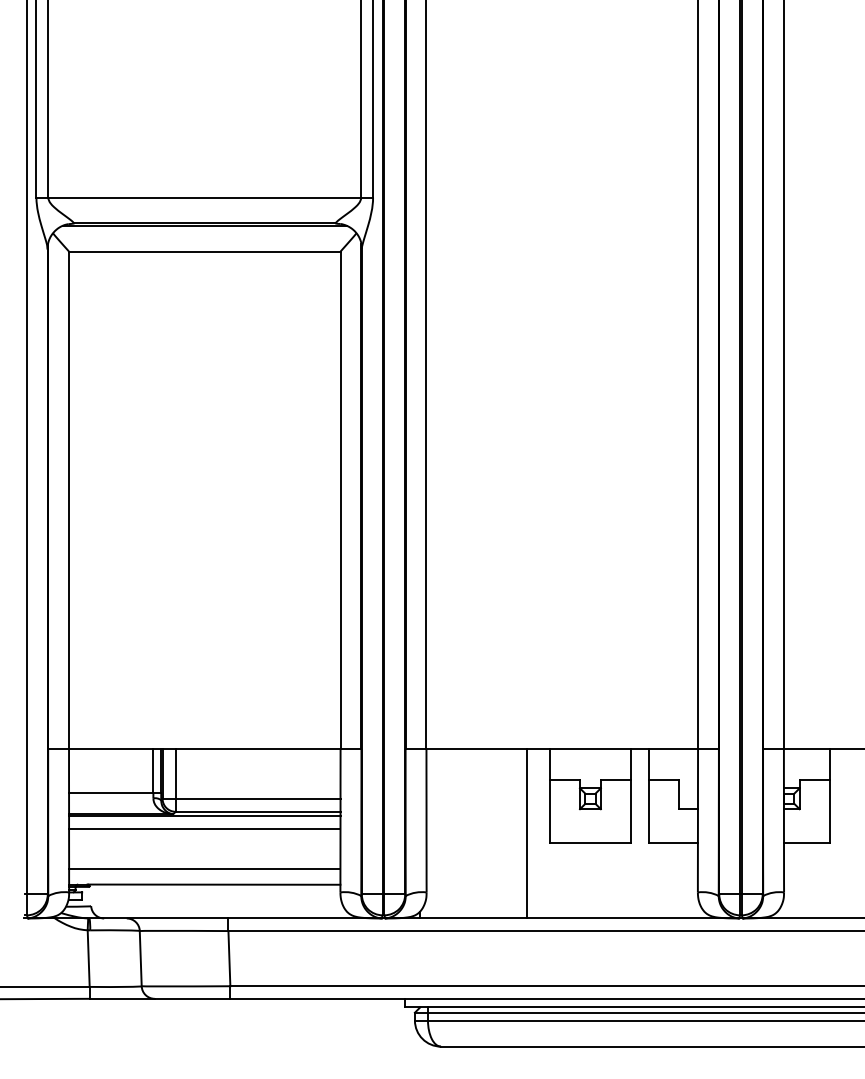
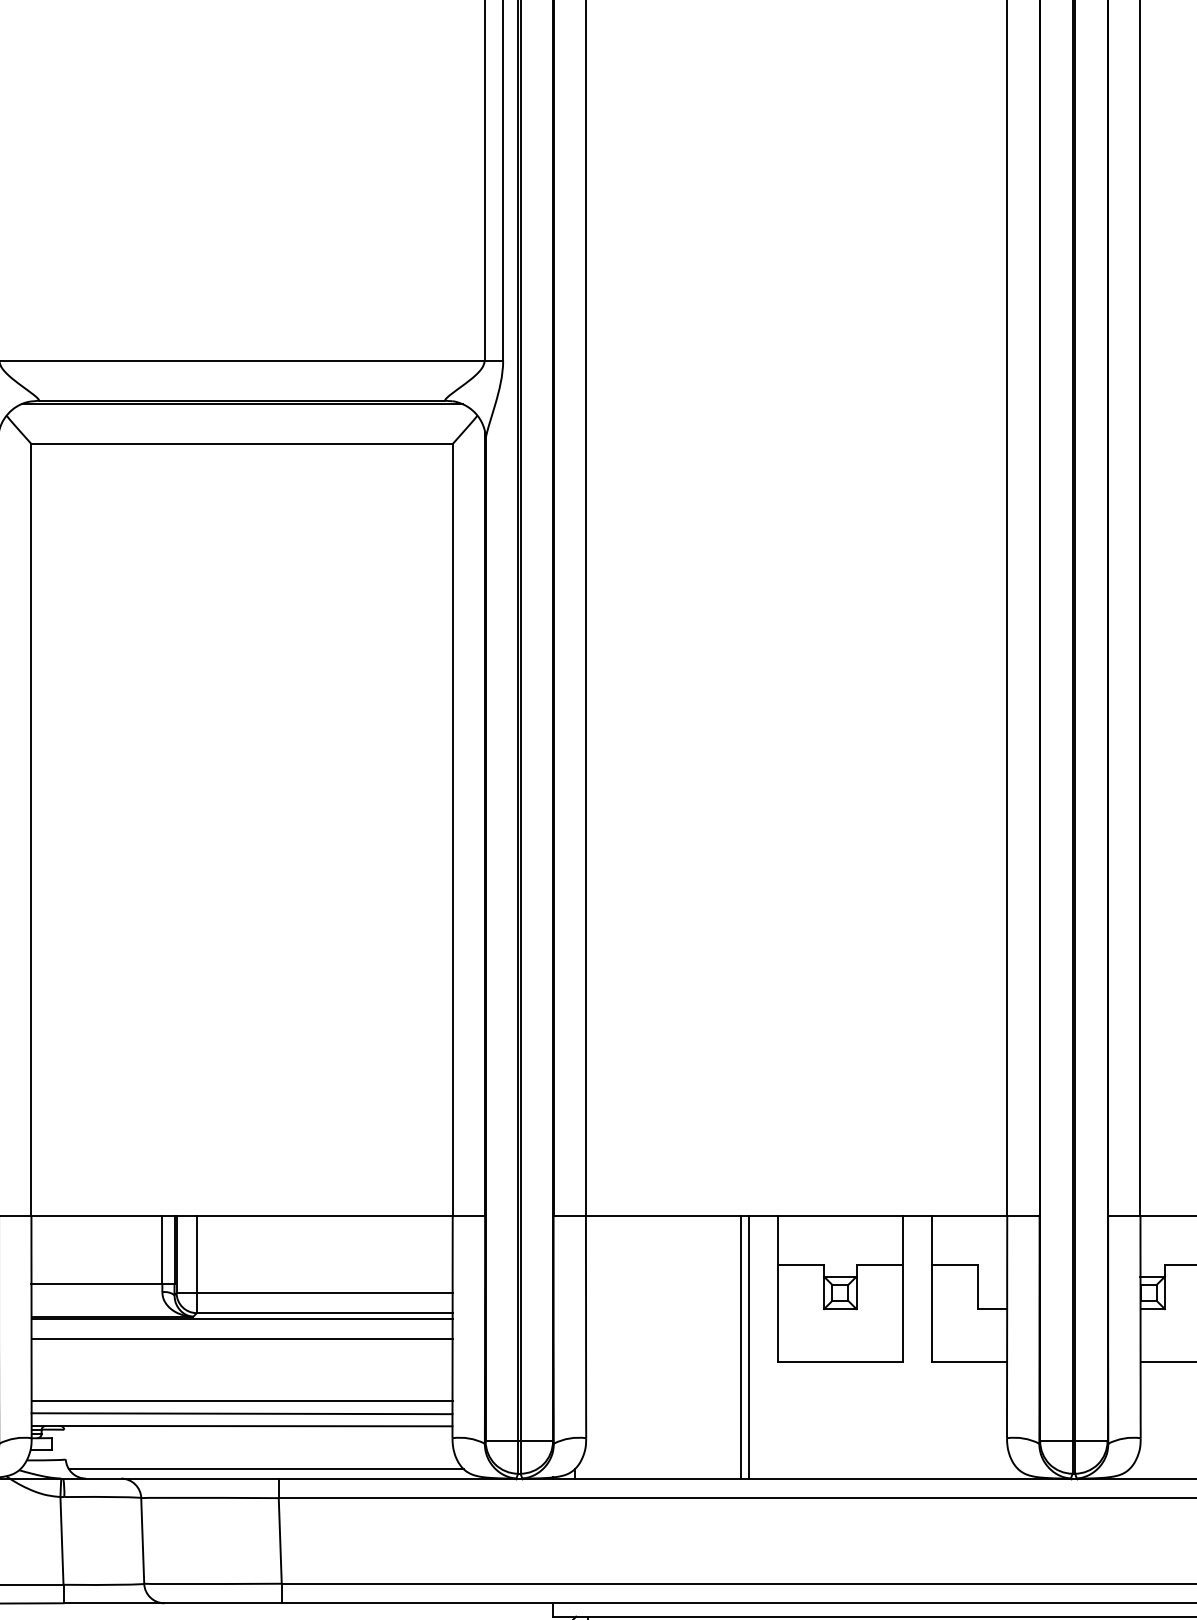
line: (531, 833) -> (748, 1346), added
line: (204, 876) -> (241, 1413), added
line: (220, 912) -> (266, 1469), added

